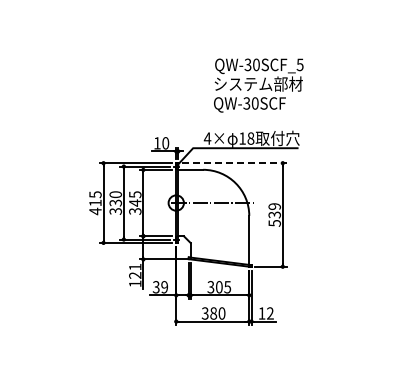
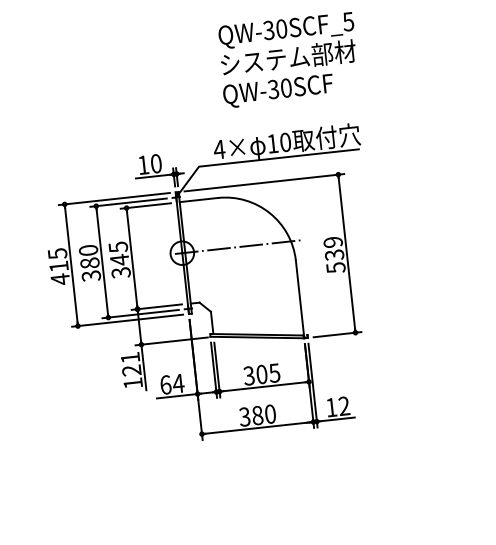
text: (250, 138) -> (284, 142), 18 -> 10
line: (234, 163) -> (264, 183), dashed -> solid
text: (115, 202) -> (89, 262), 330 -> 380
text: (160, 287) -> (172, 384), 39 -> 64

